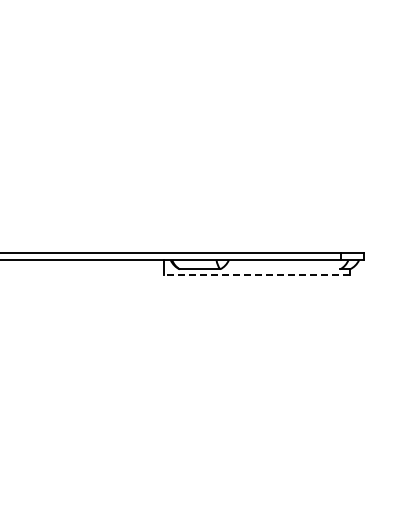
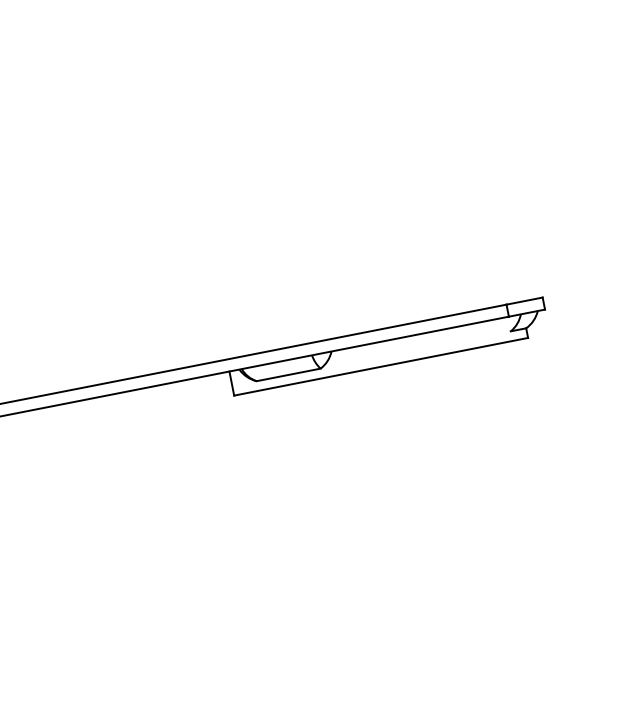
line: (257, 275) -> (381, 366), dashed -> solid

